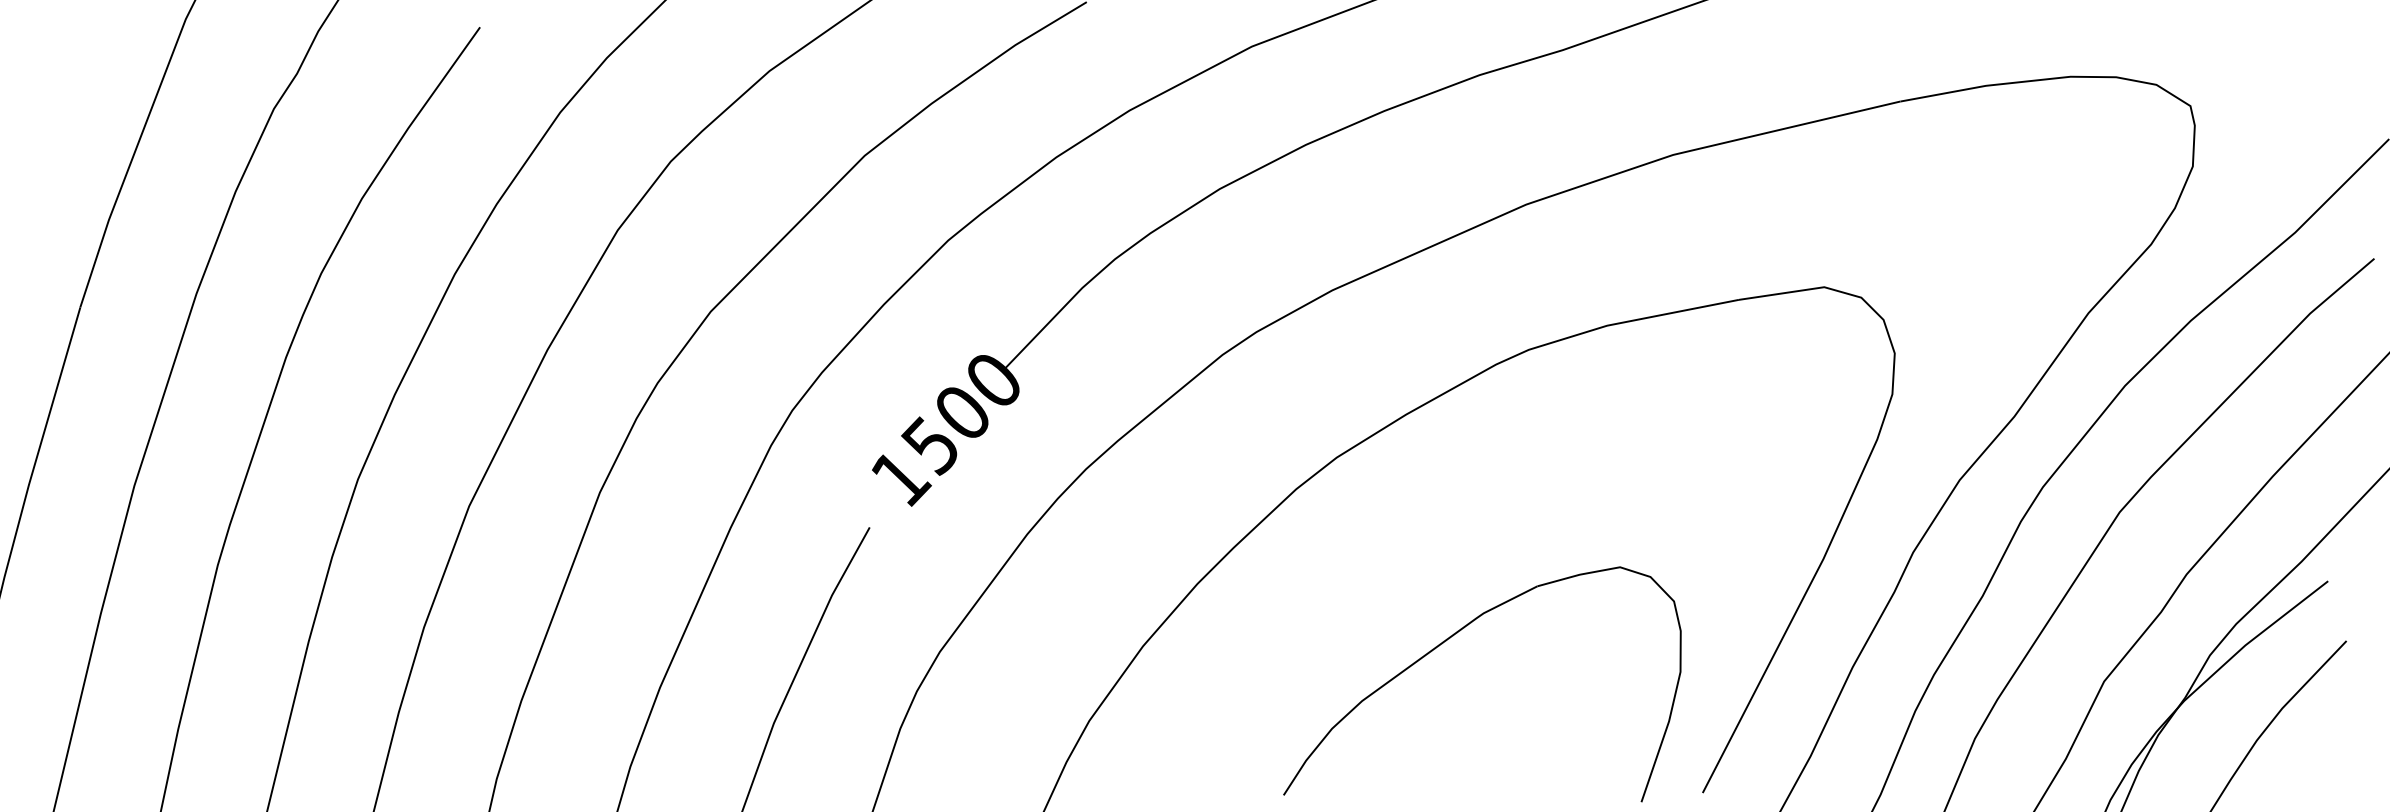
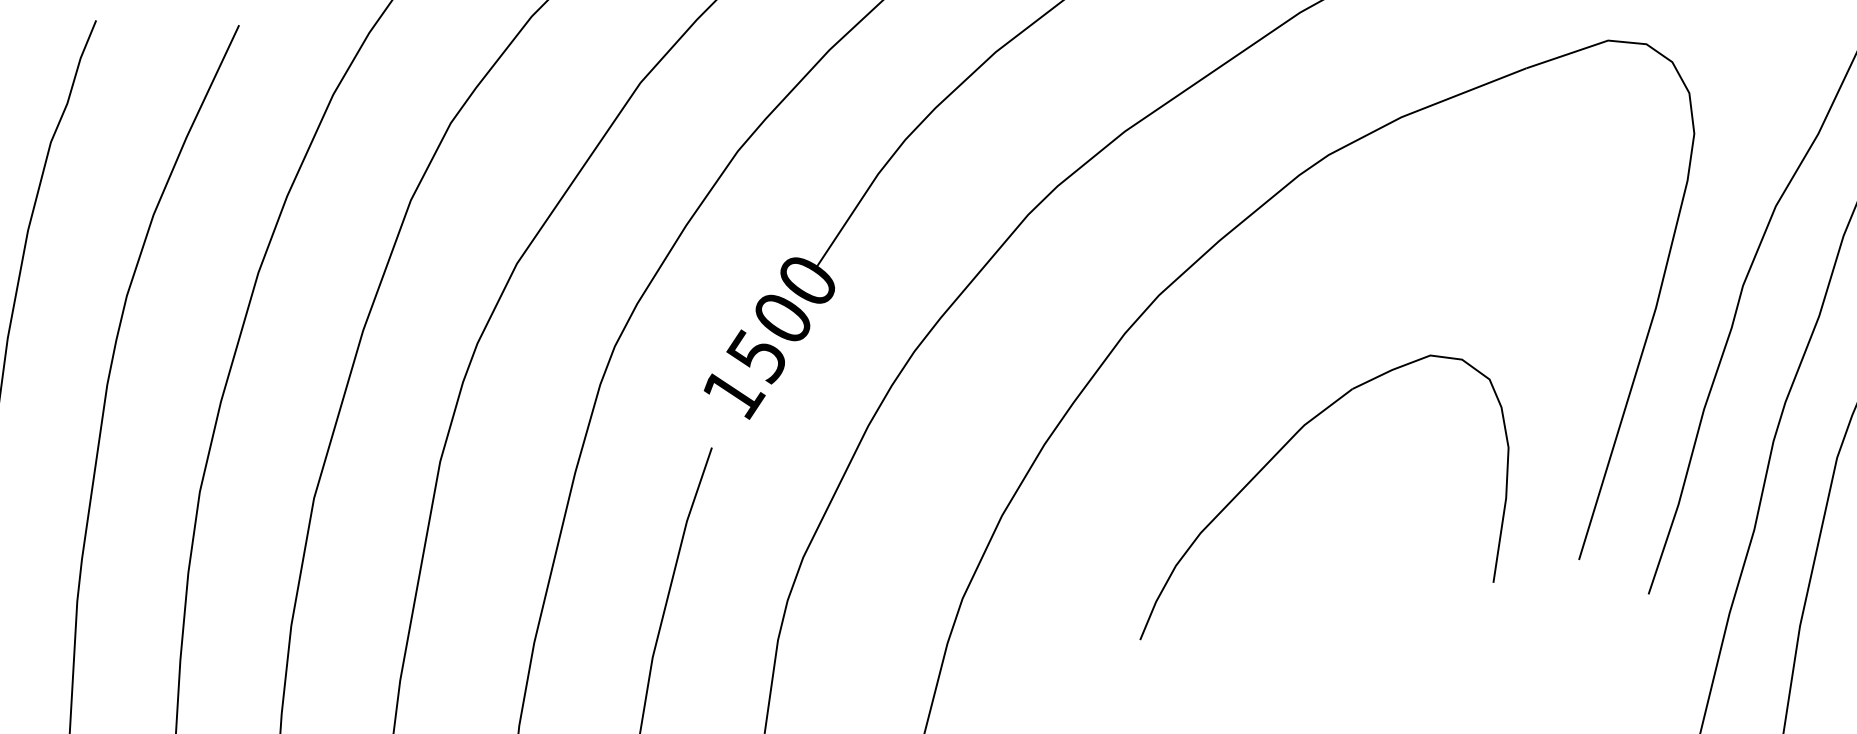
part: (1450, 638) -> (1276, 455), moved

